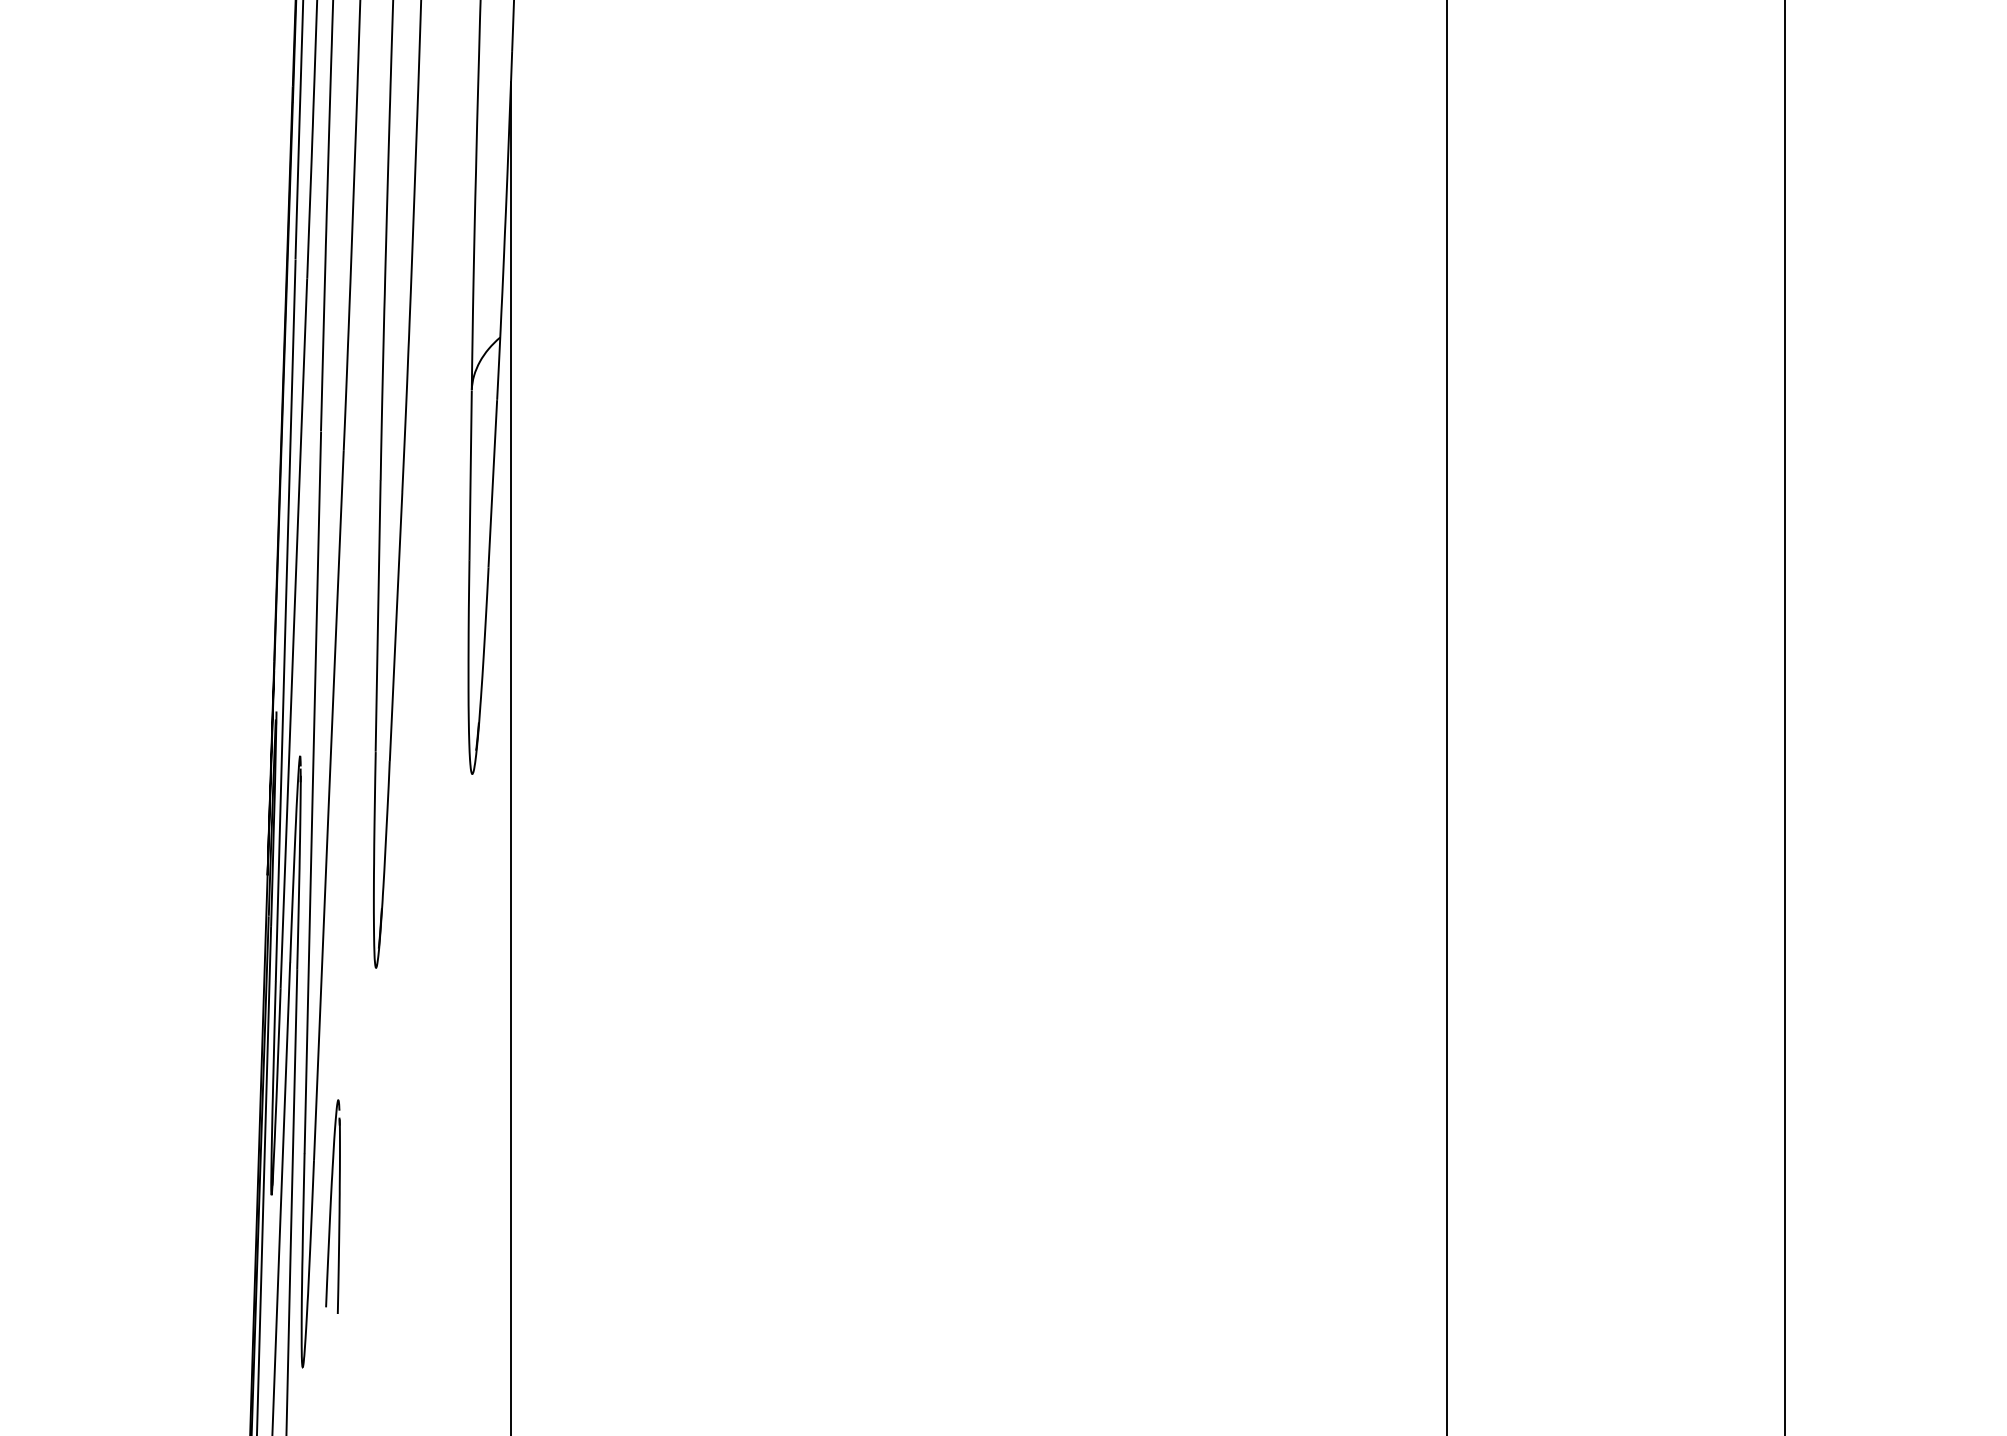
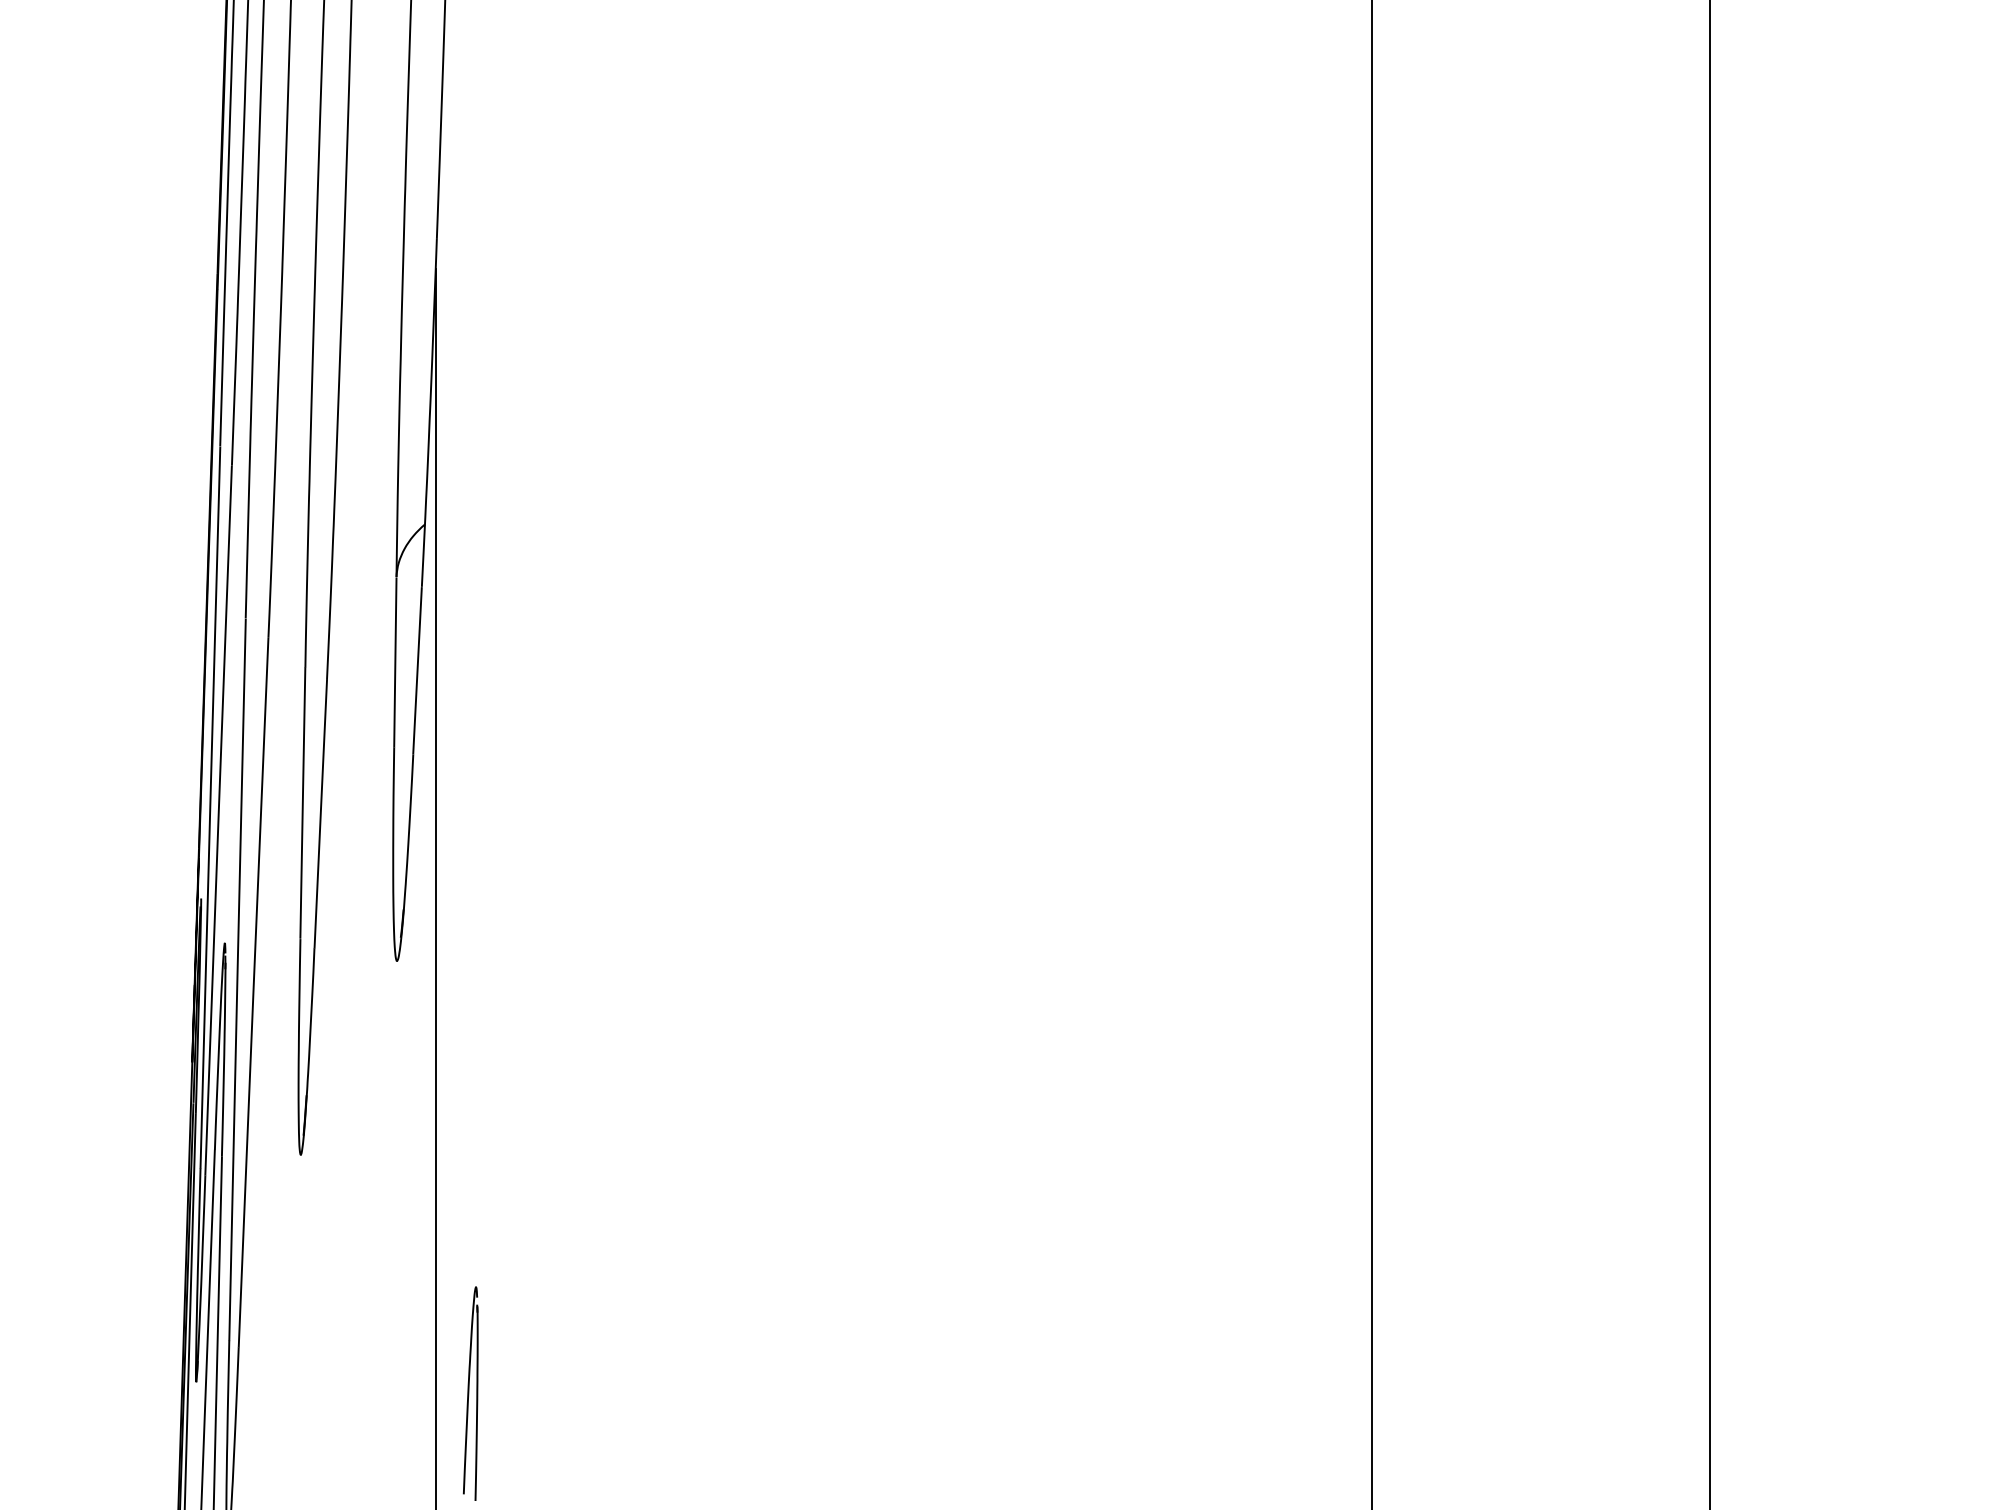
part: (332, 1206) -> (470, 1393), moved

